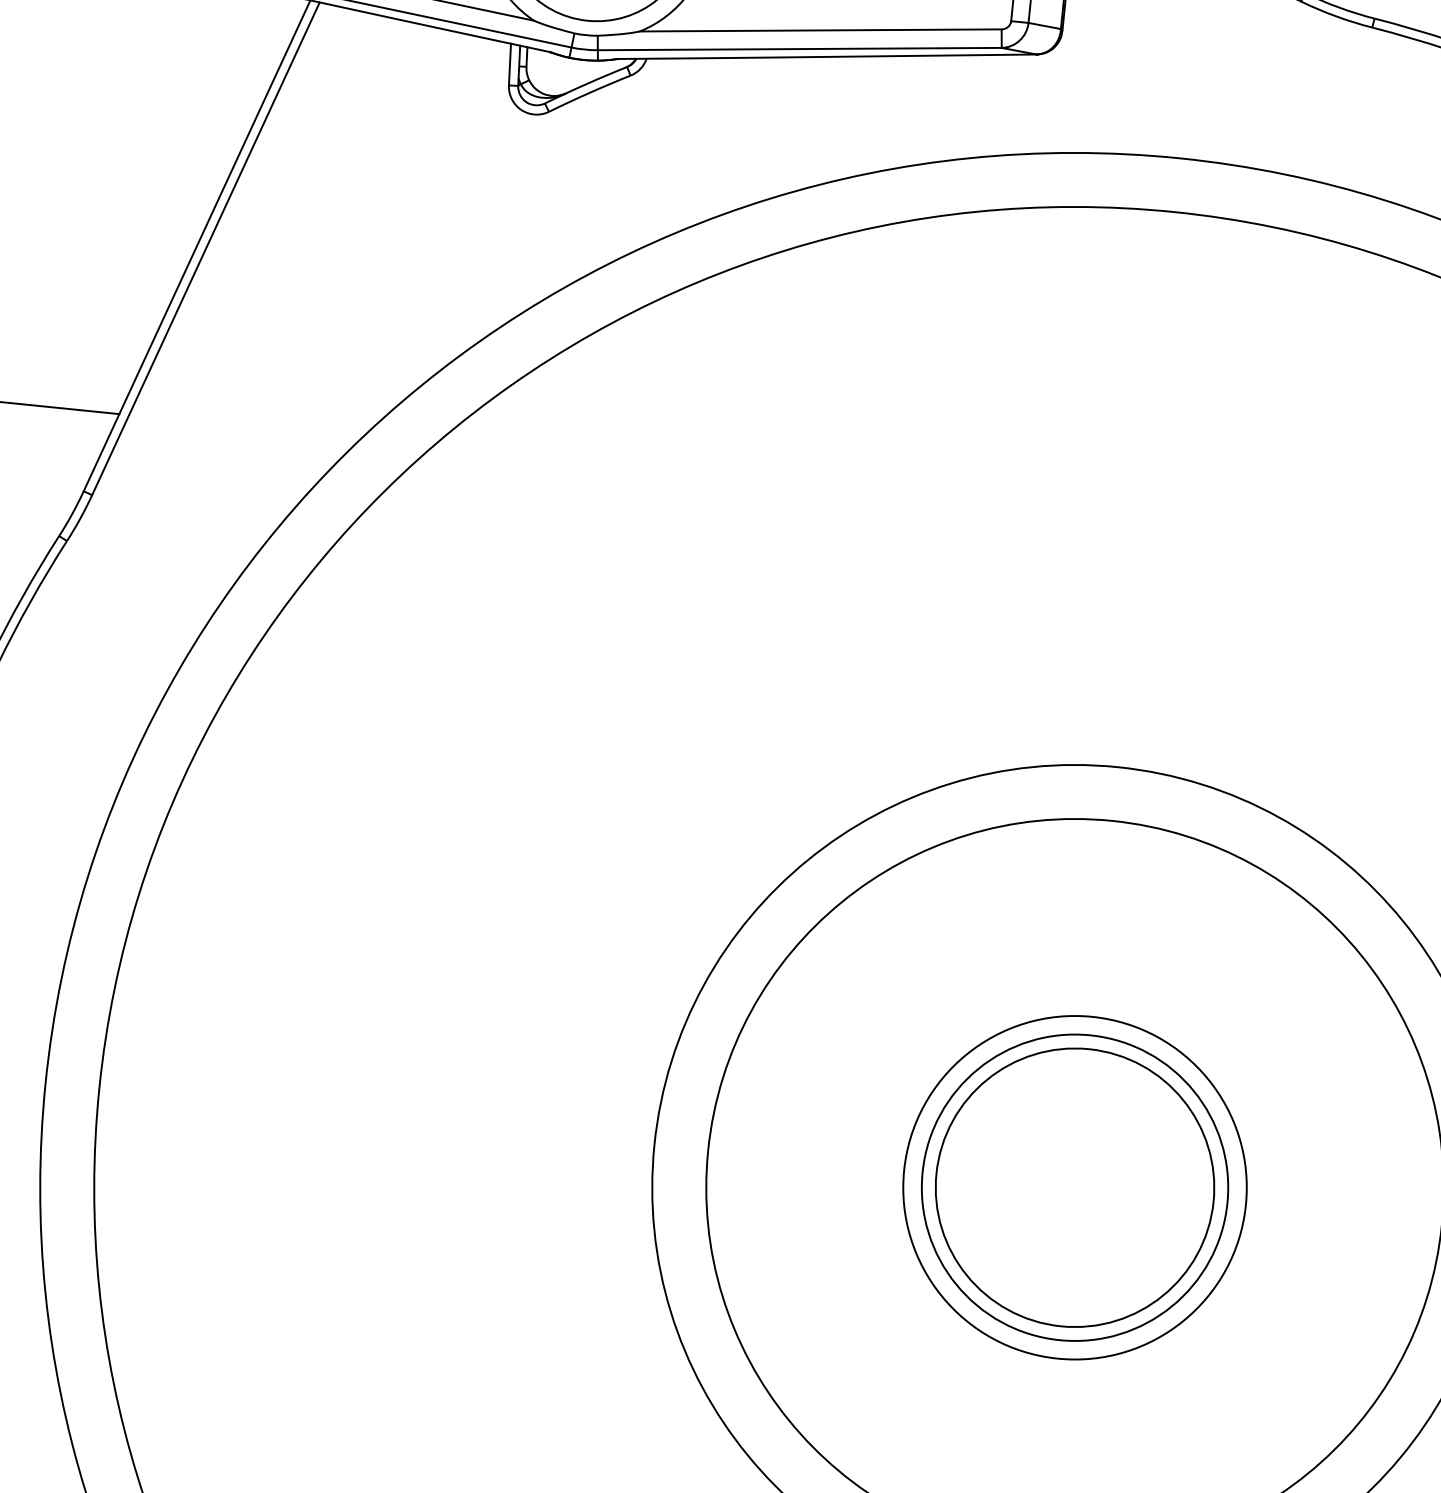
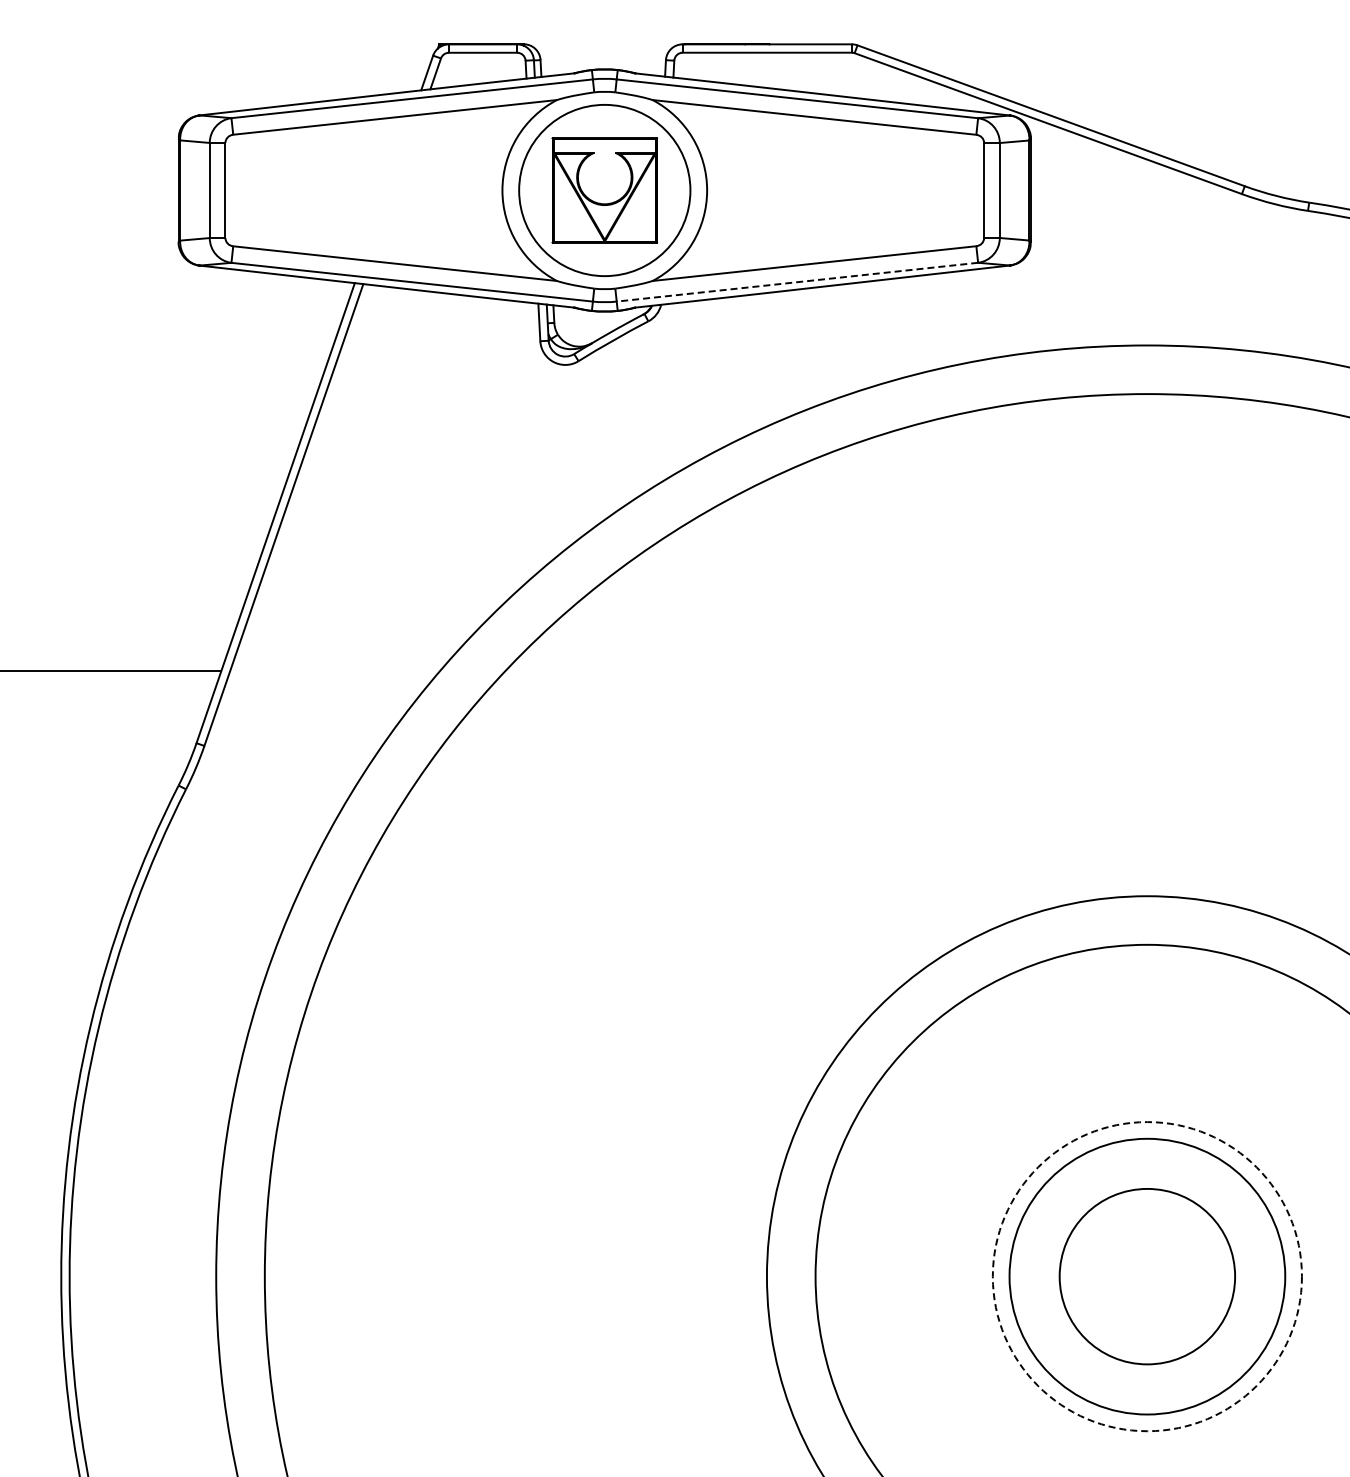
line: (799, 49) -> (797, 282), solid -> dashed
circle: (1074, 1187) -> (1146, 1276), solid -> dashed
circle: (1075, 1187) -> (1147, 1276), size x0.7

